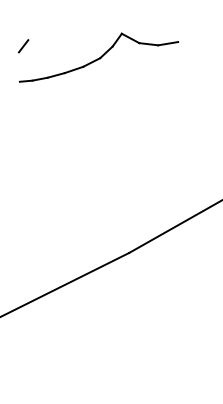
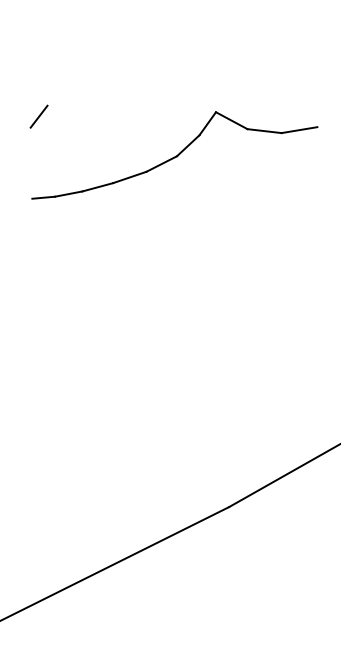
line: (23, 46) -> (38, 117), moved

